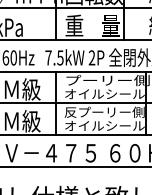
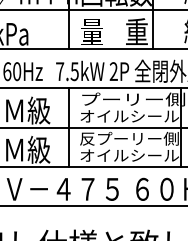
text: (110, 24) -> (136, 30), 量 -> 重
text: (73, 25) -> (91, 31), 重 -> 量

